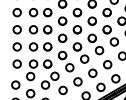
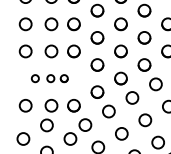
part: (32, 46) -> (49, 77), size x0.6

